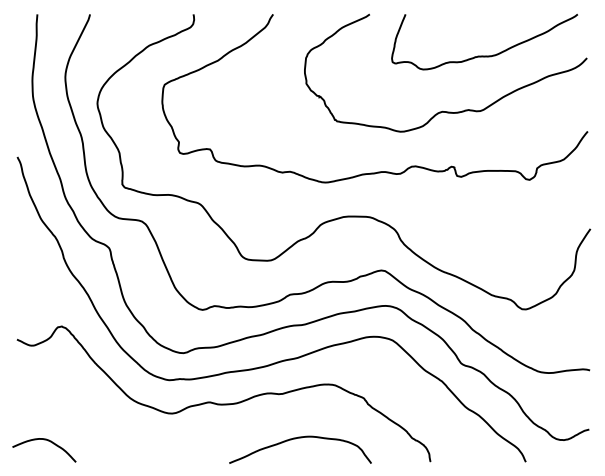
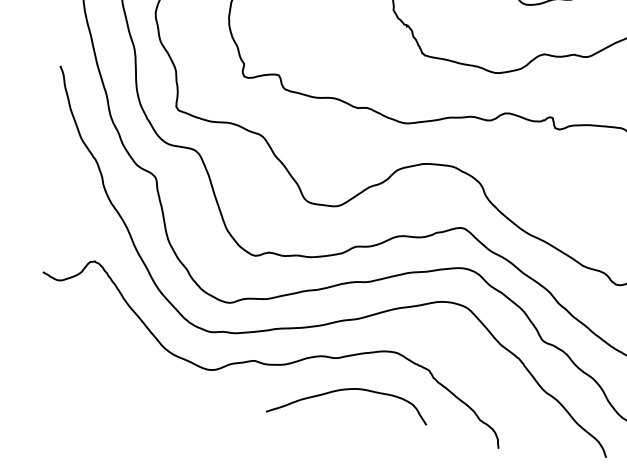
curve: (300, 438) -> (348, 390), moved
curve: (48, 441) -> (68, 390), removed

